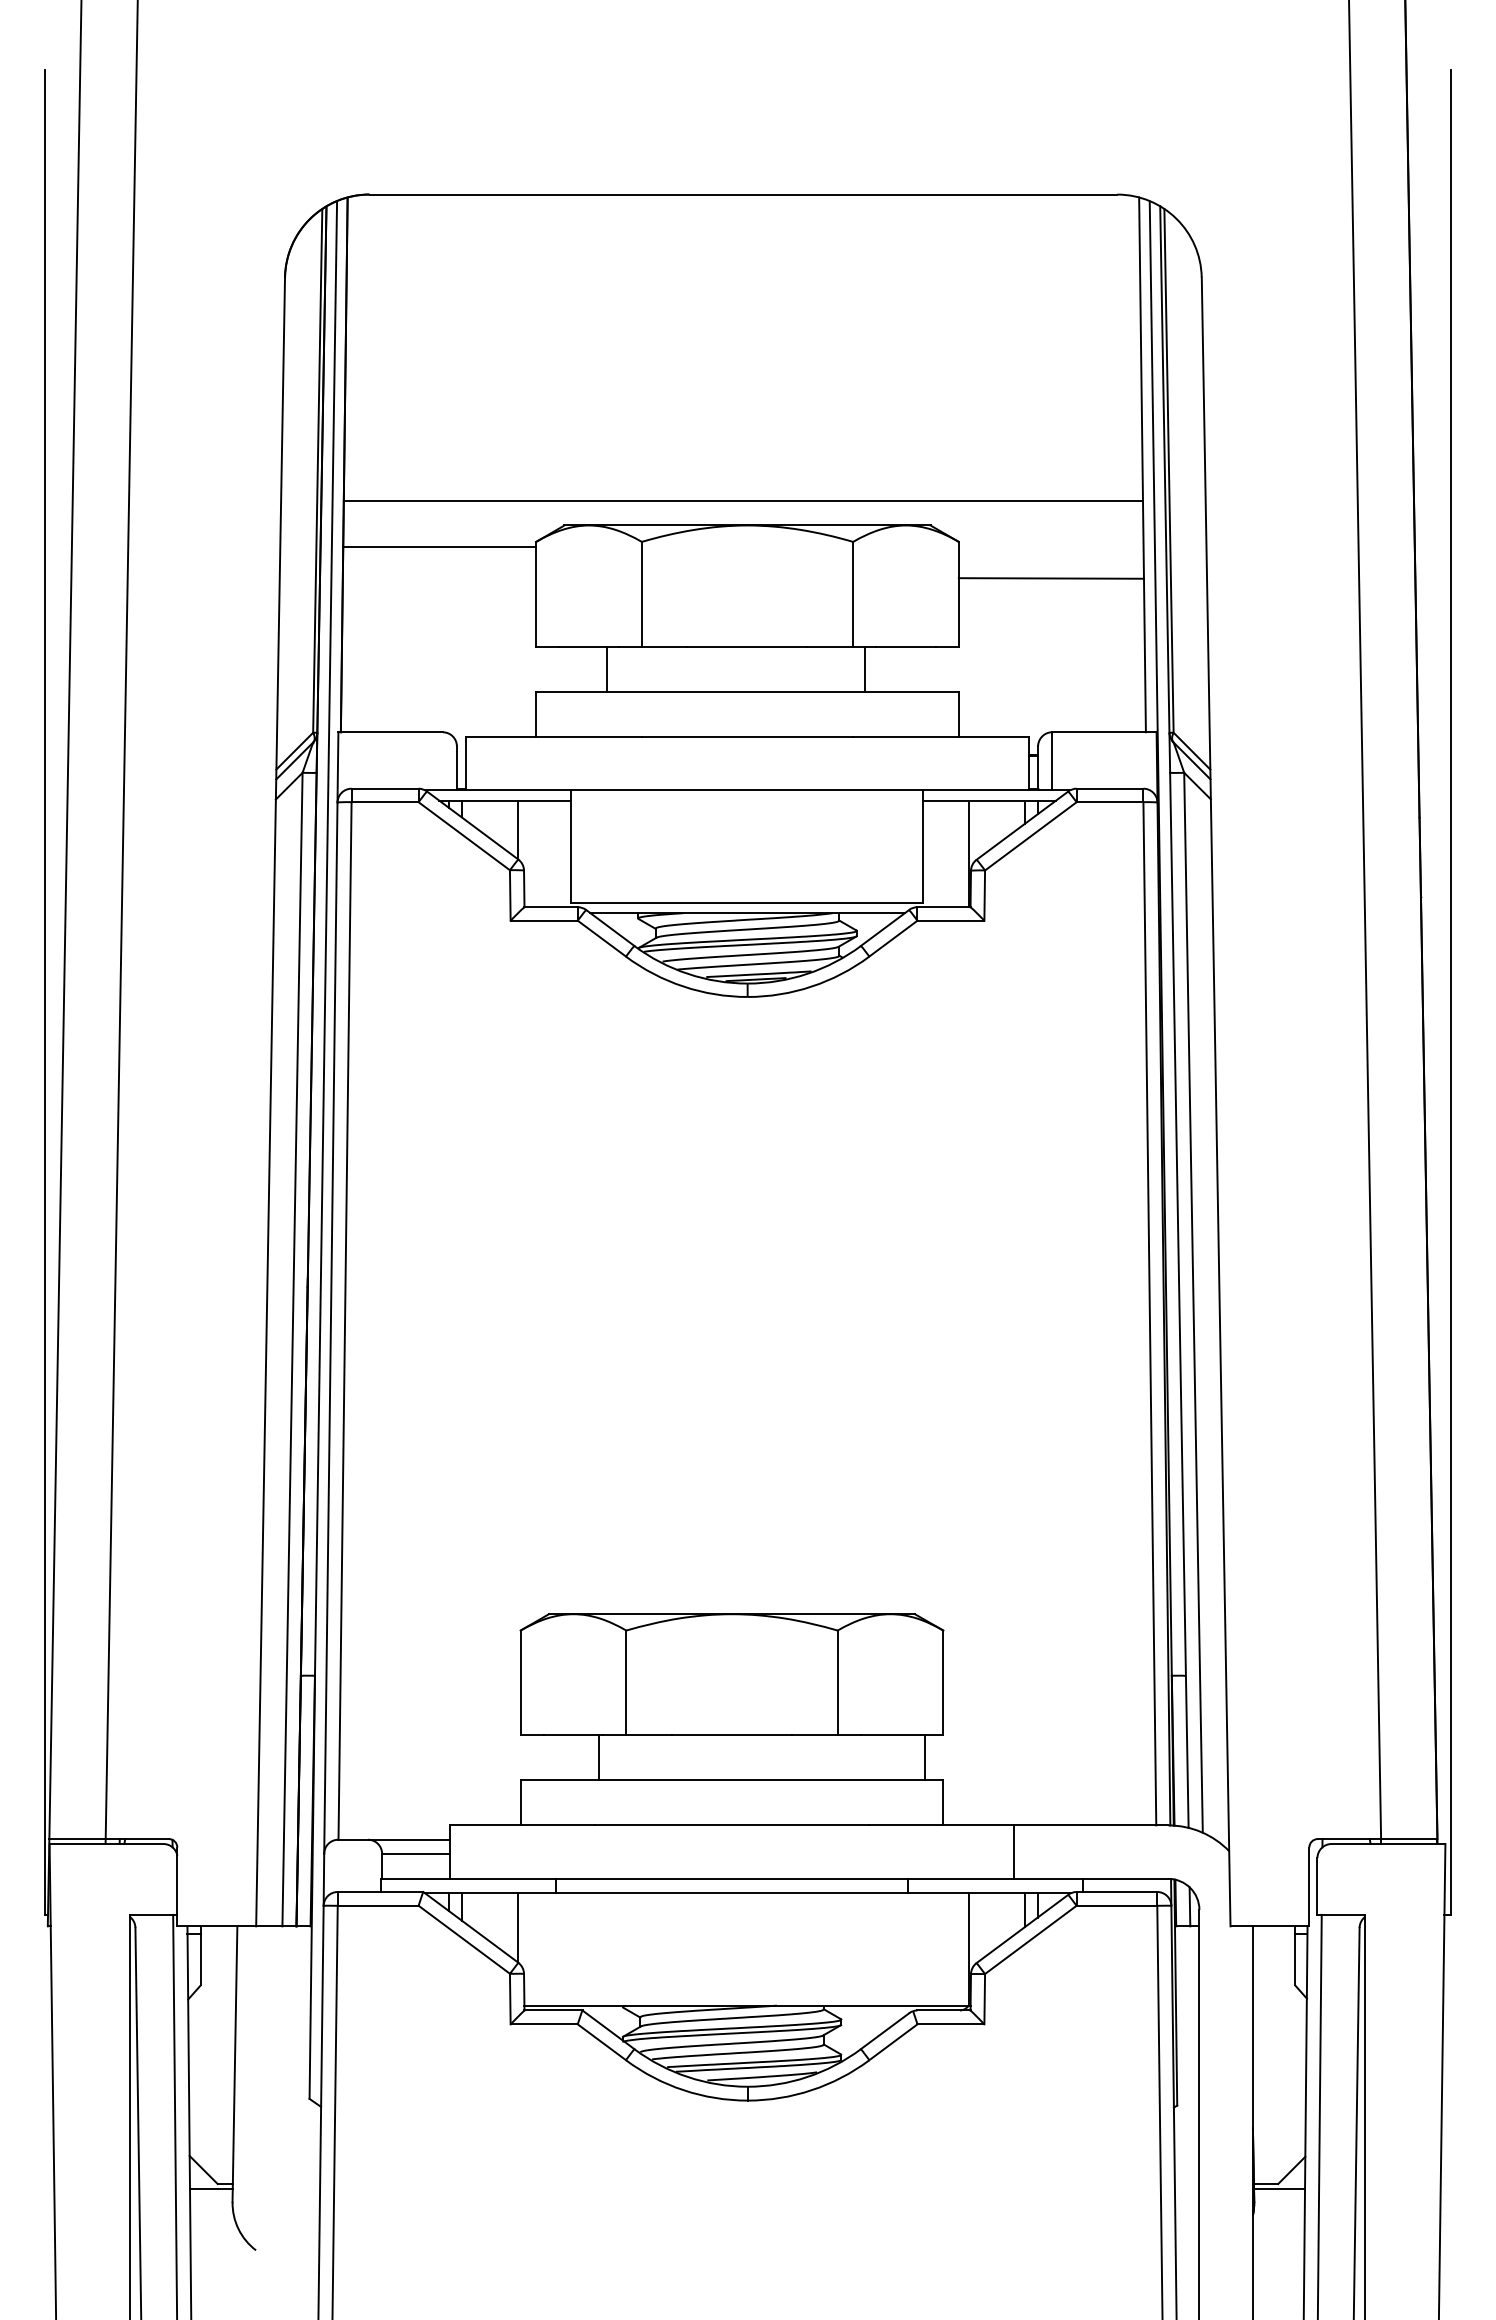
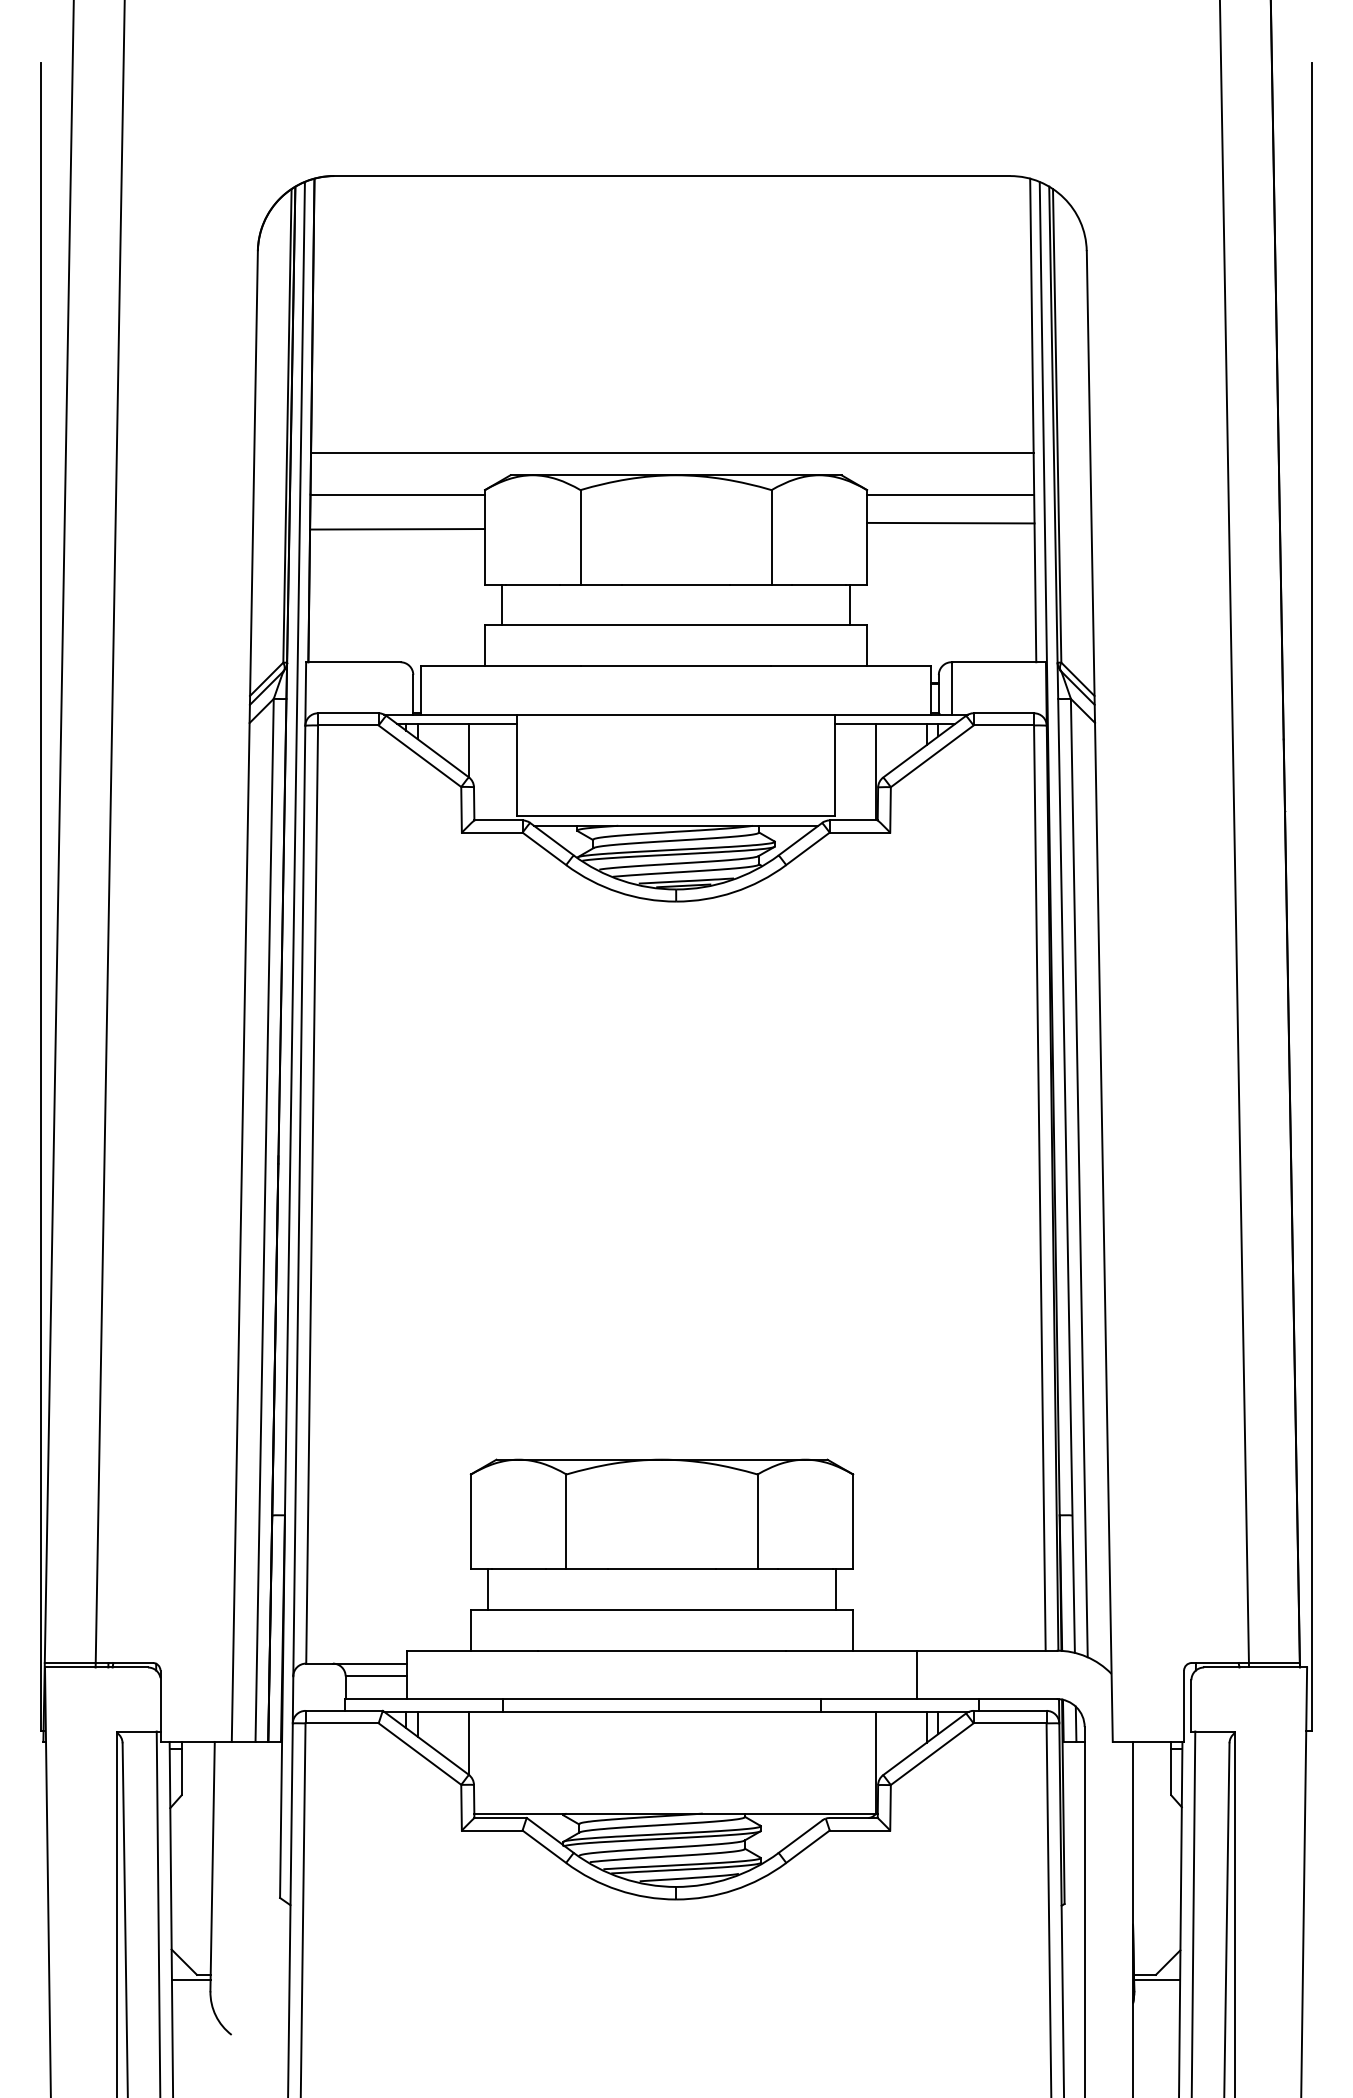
line: (1050, 546) -> (950, 494), added
line: (439, 584) -> (397, 528), added
line: (606, 668) -> (501, 604), moved
line: (865, 668) -> (850, 604), moved
line: (599, 1757) -> (487, 1589), moved

